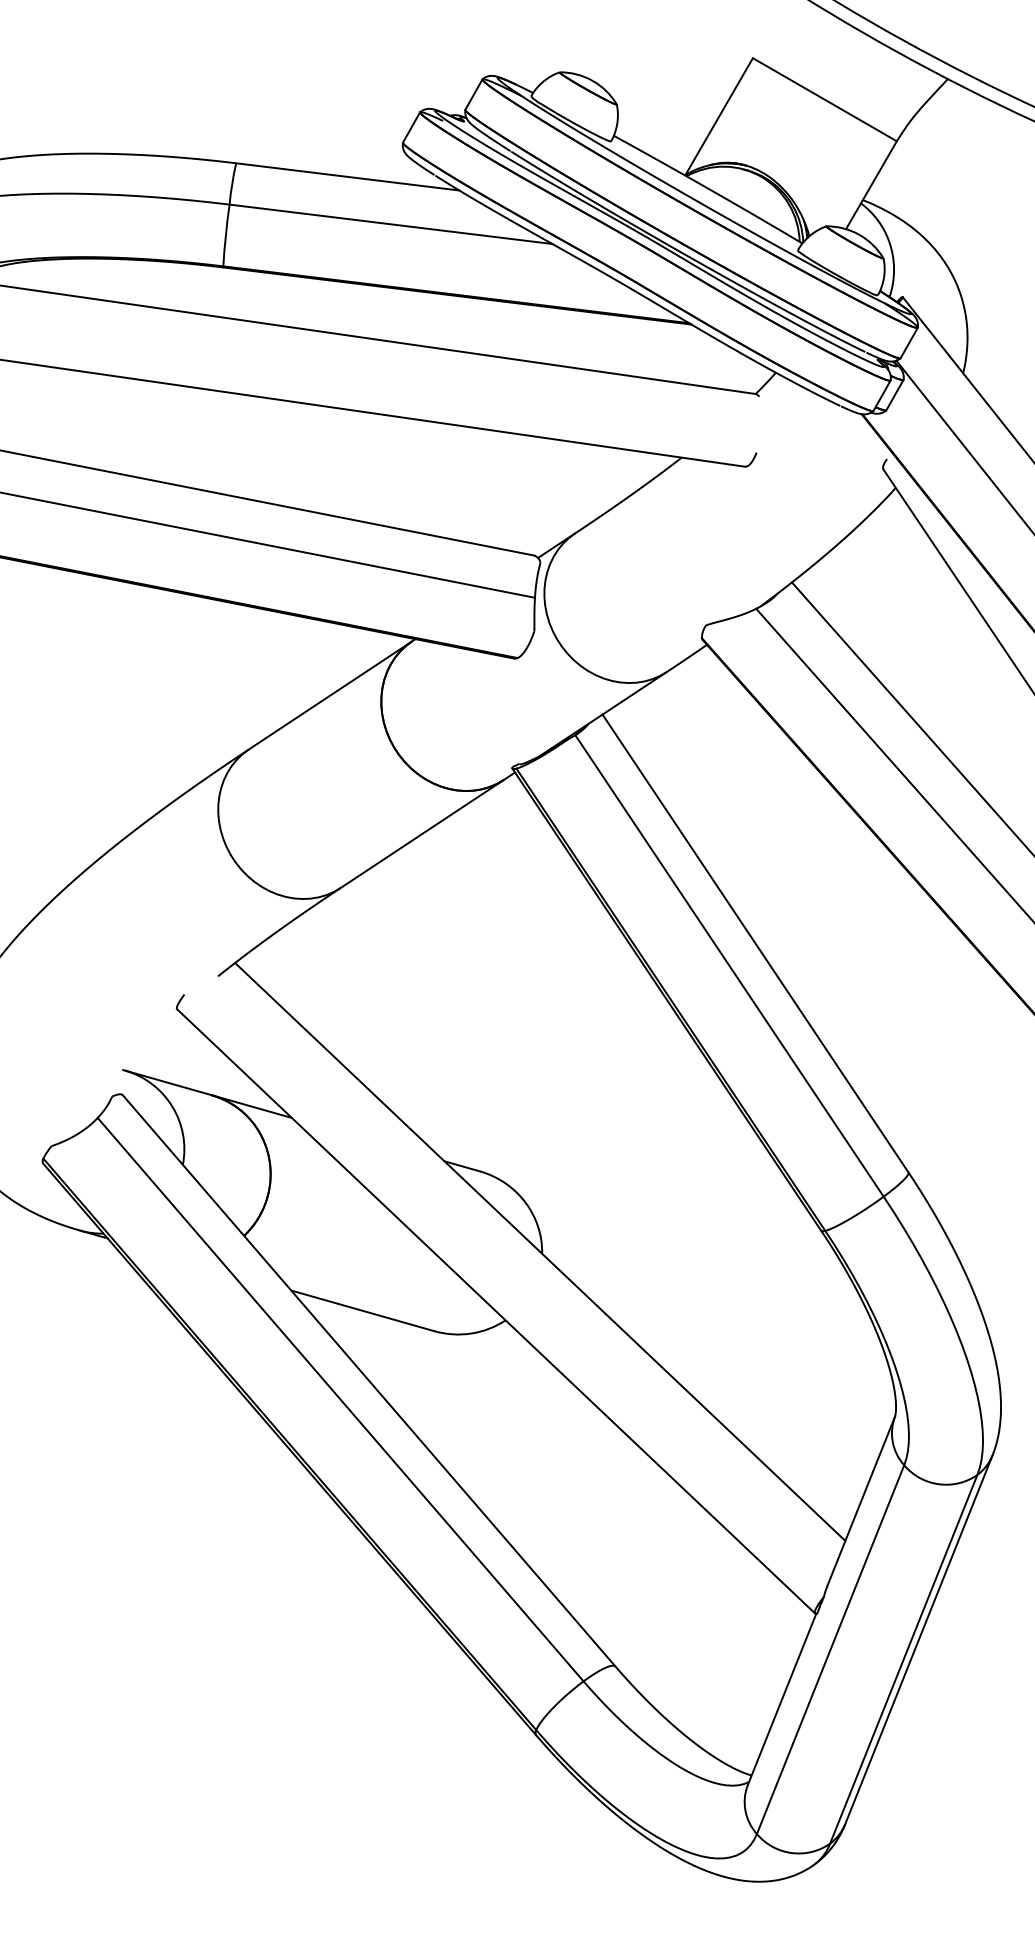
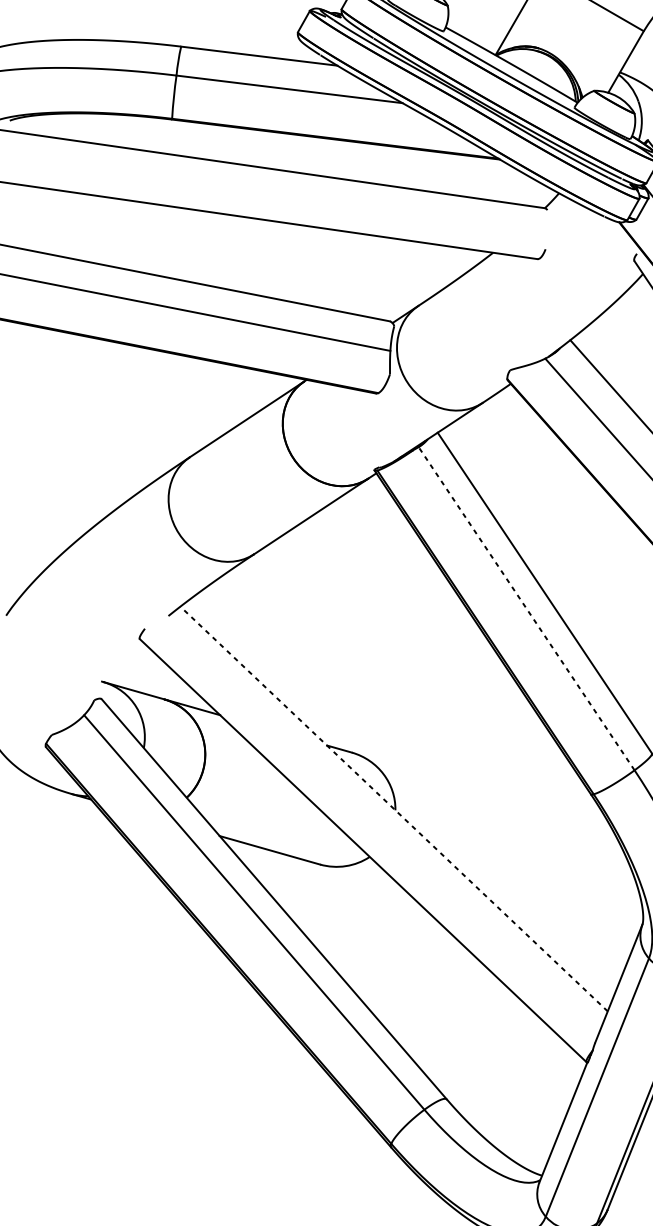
line: (729, 965) -> (526, 608), solid -> dashed
line: (539, 1251) -> (393, 808), solid -> dashed

